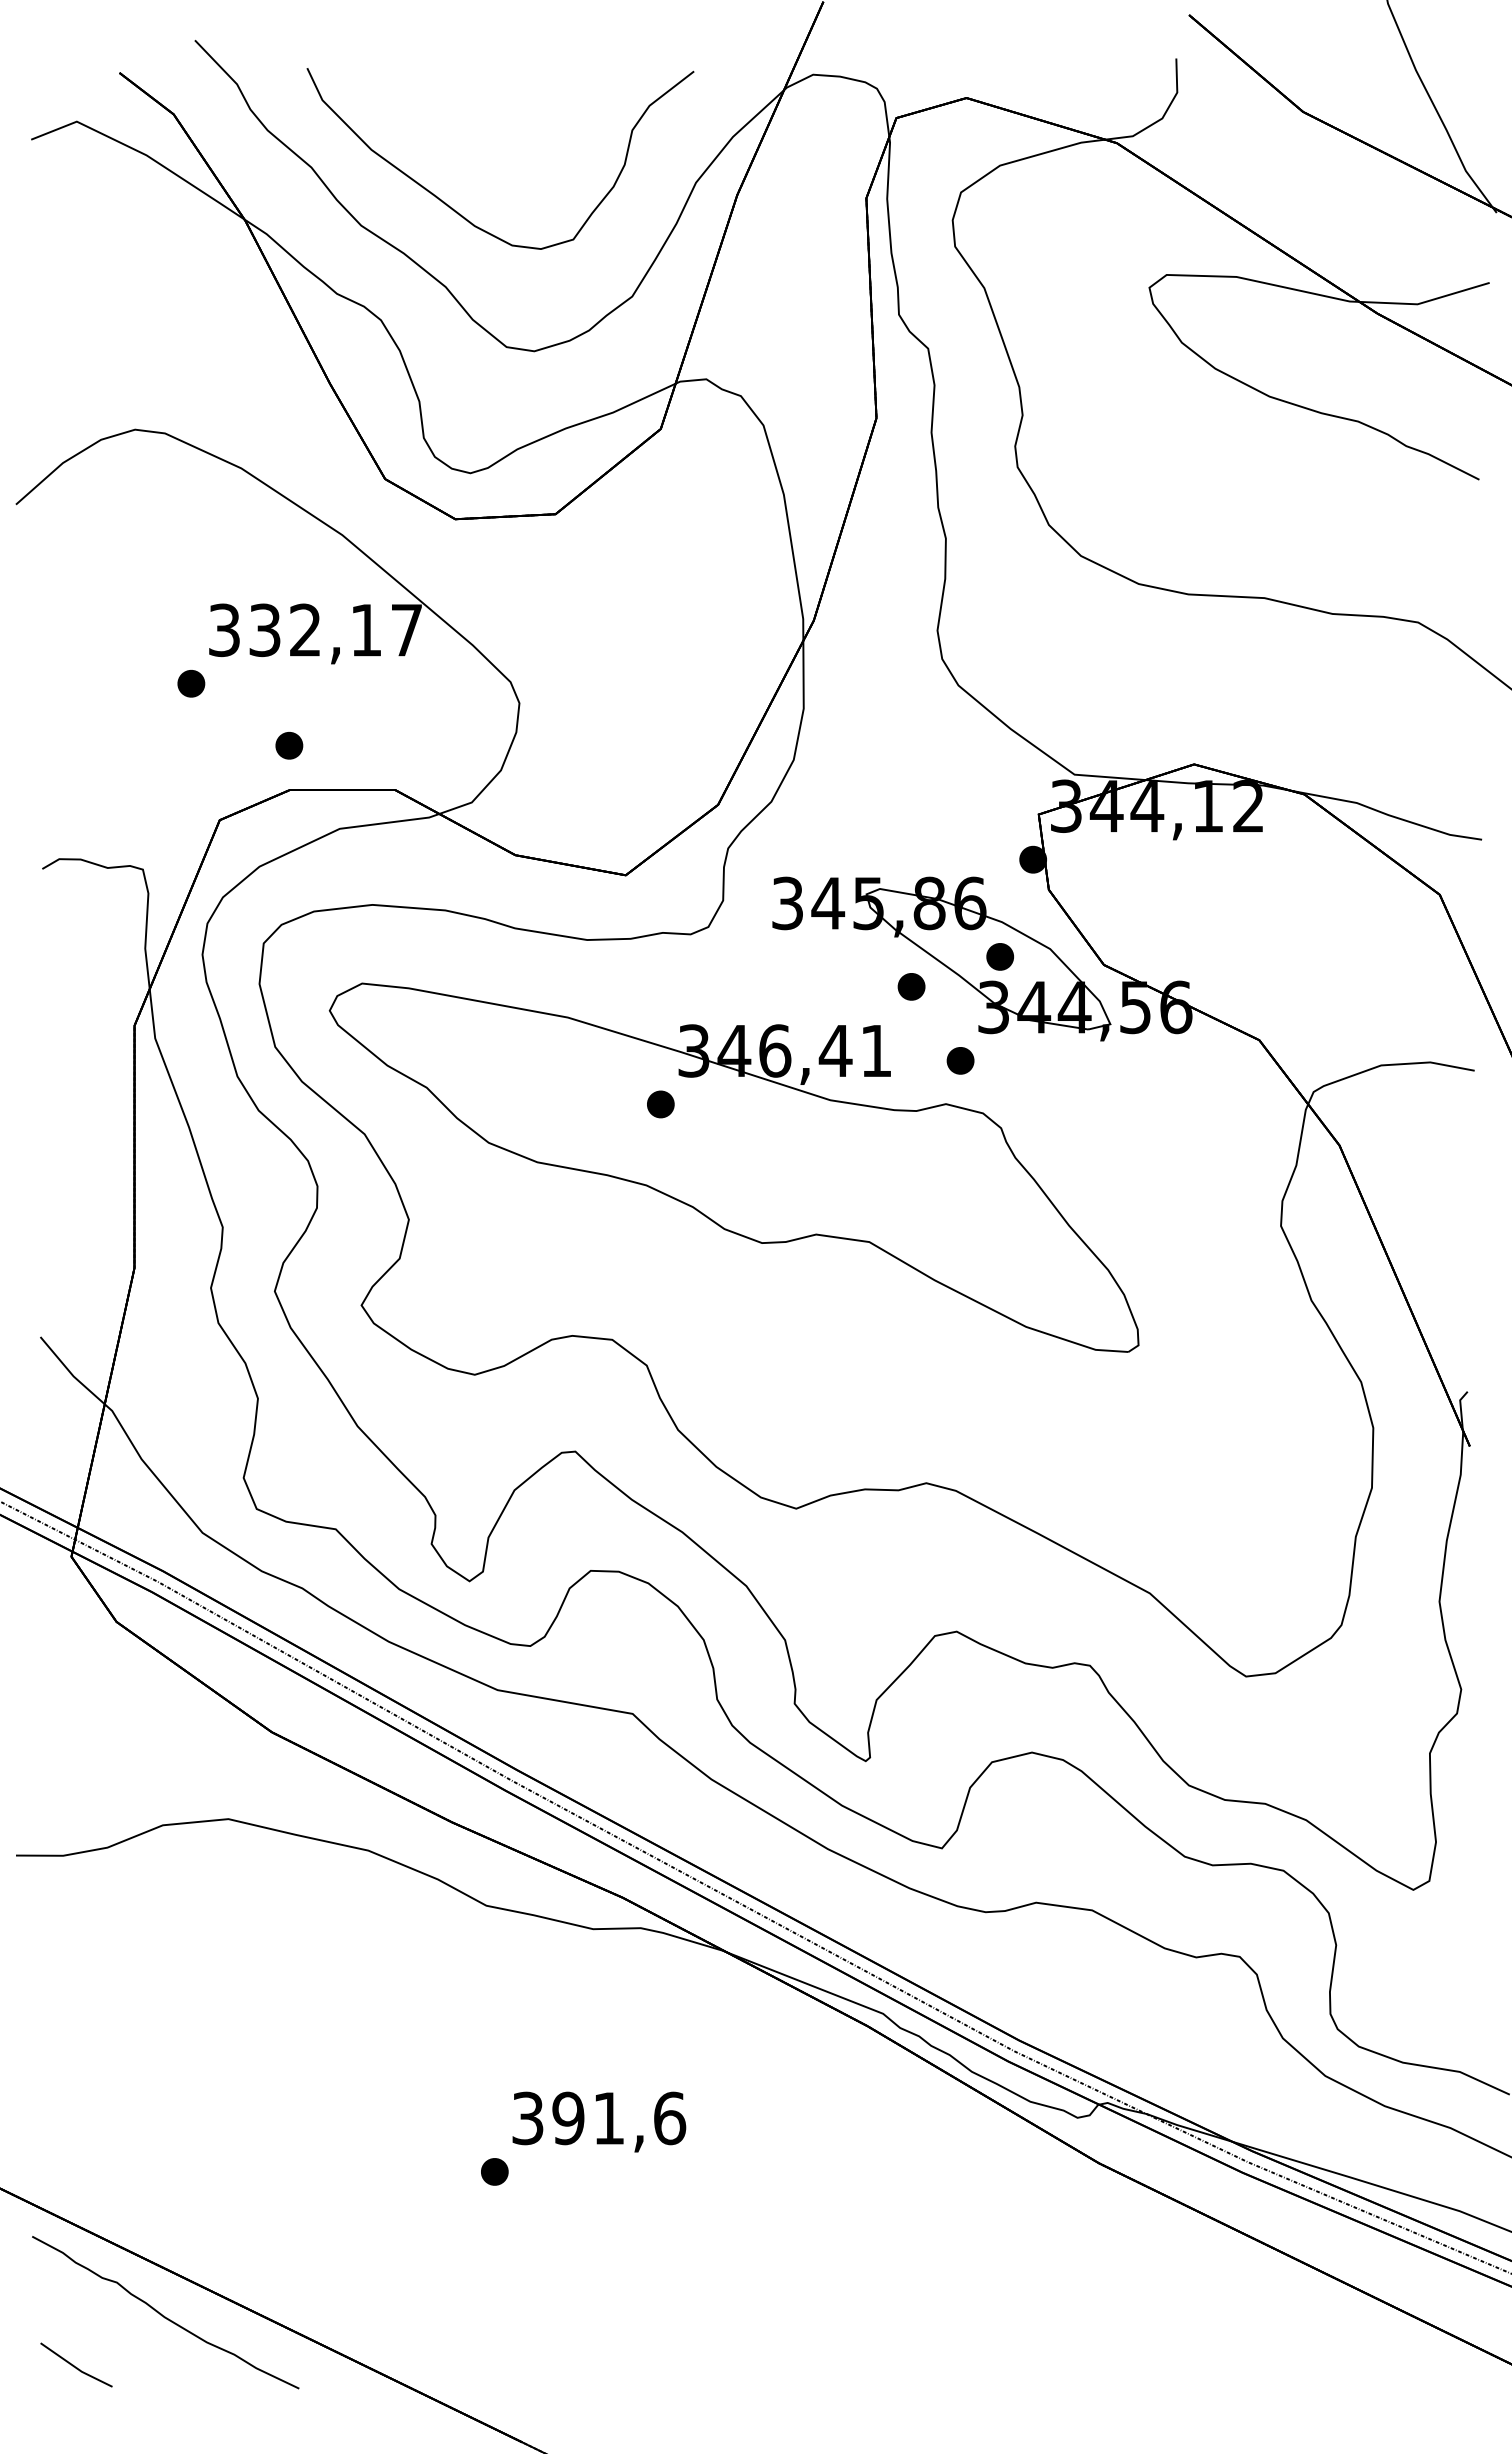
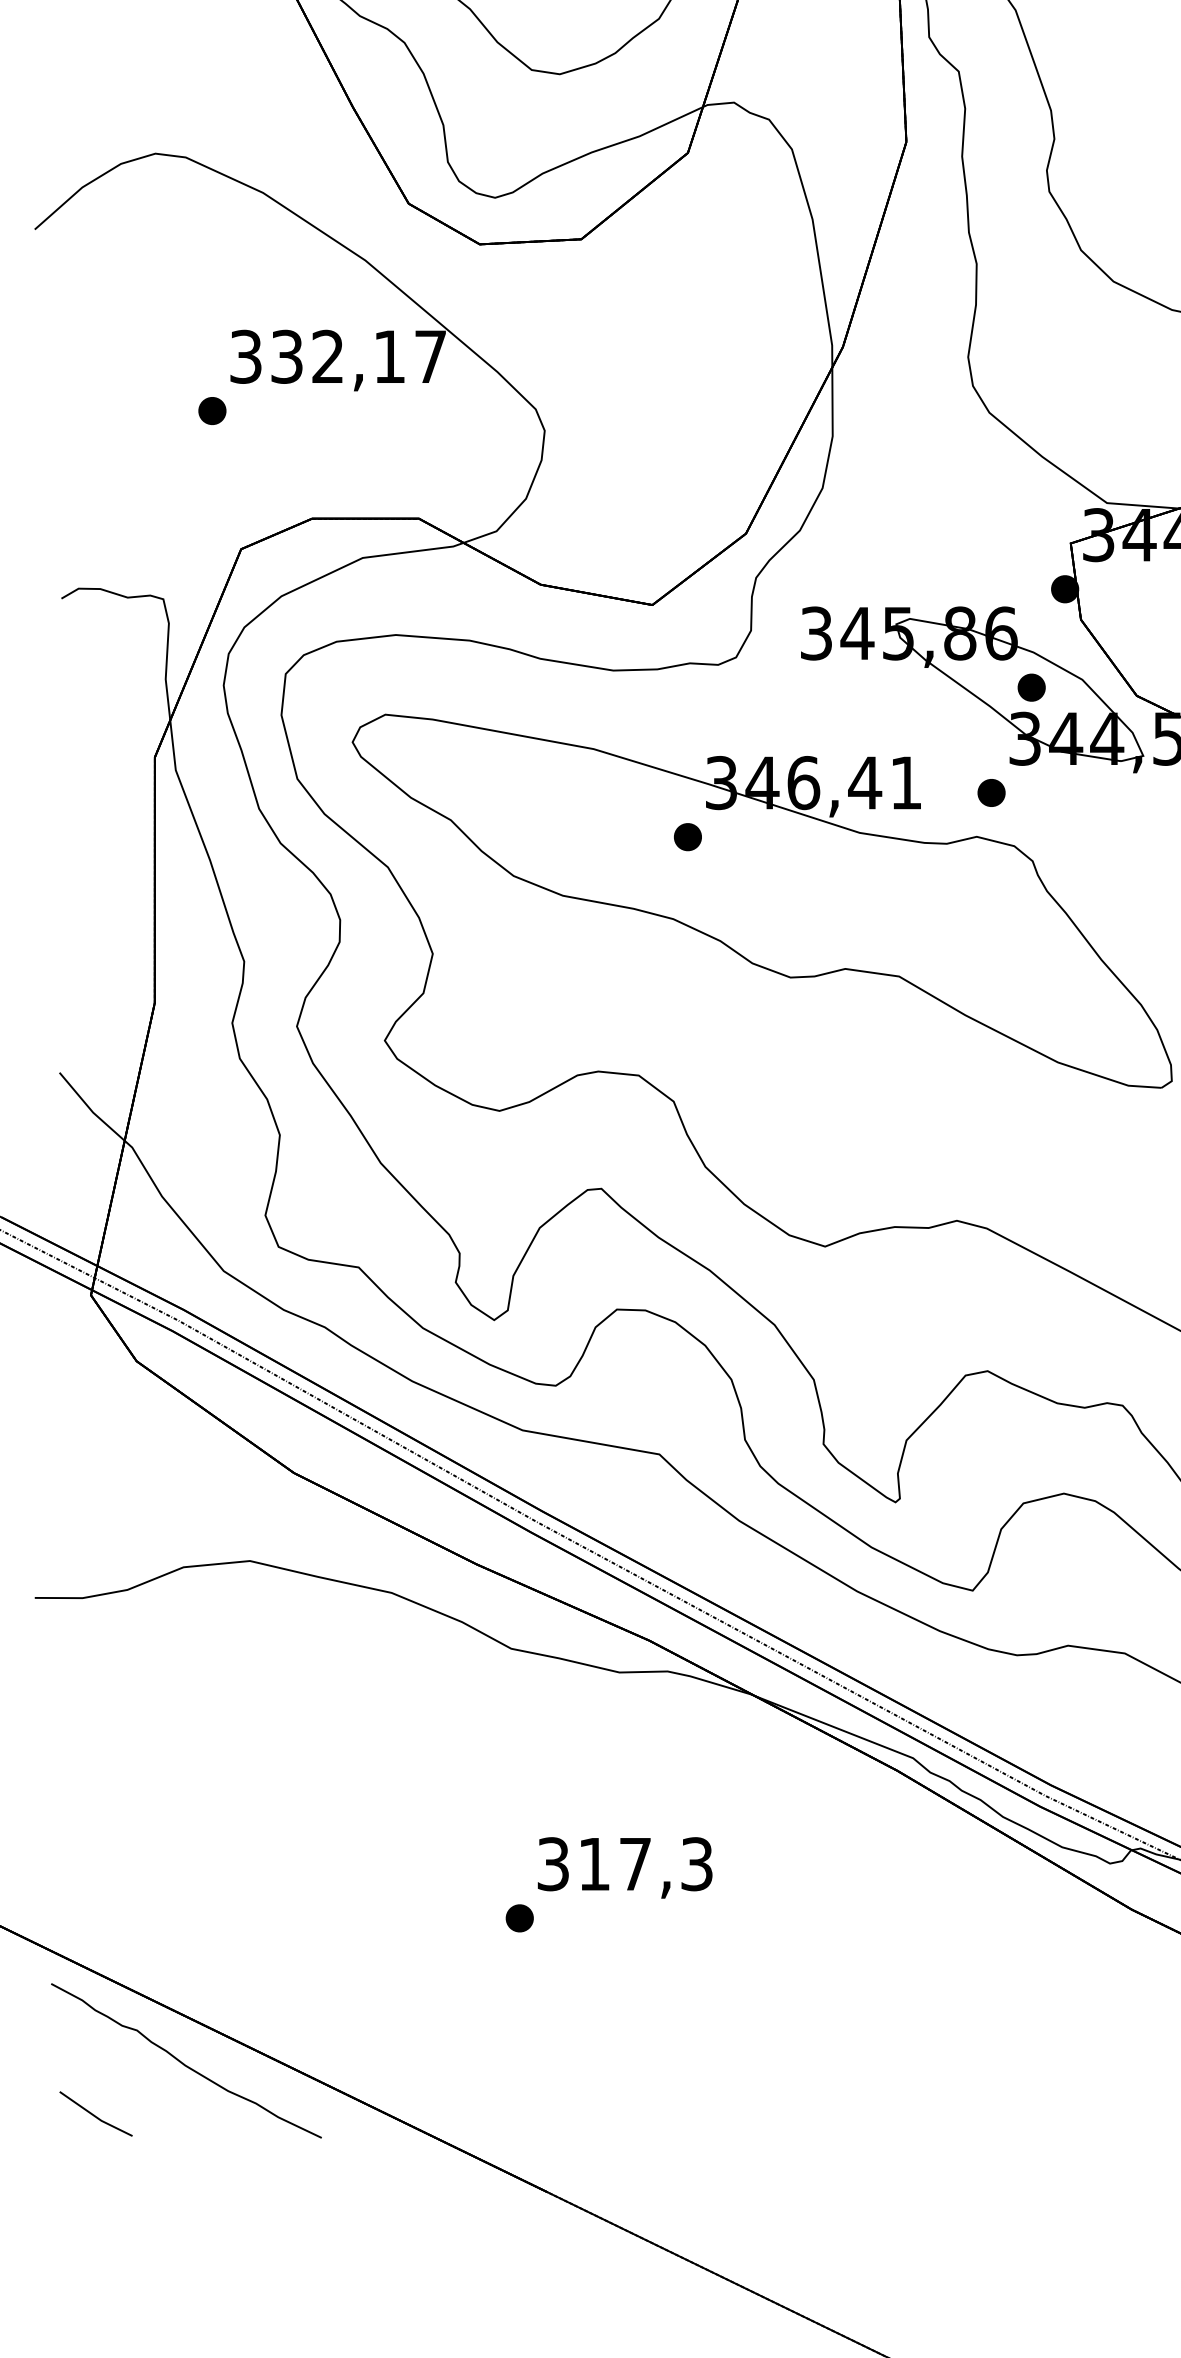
part: (289, 745) -> (311, 473), removed
part: (911, 986) -> (941, 717), removed
text: (619, 2118) -> (646, 1864), 391,6 -> 317,3

